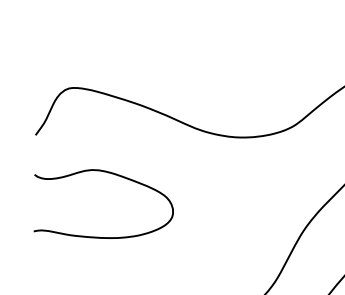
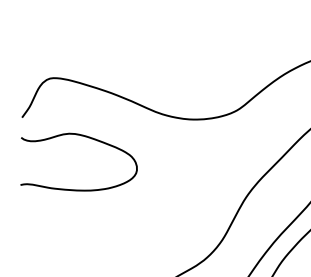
curve: (111, 174) -> (85, 137), moved

